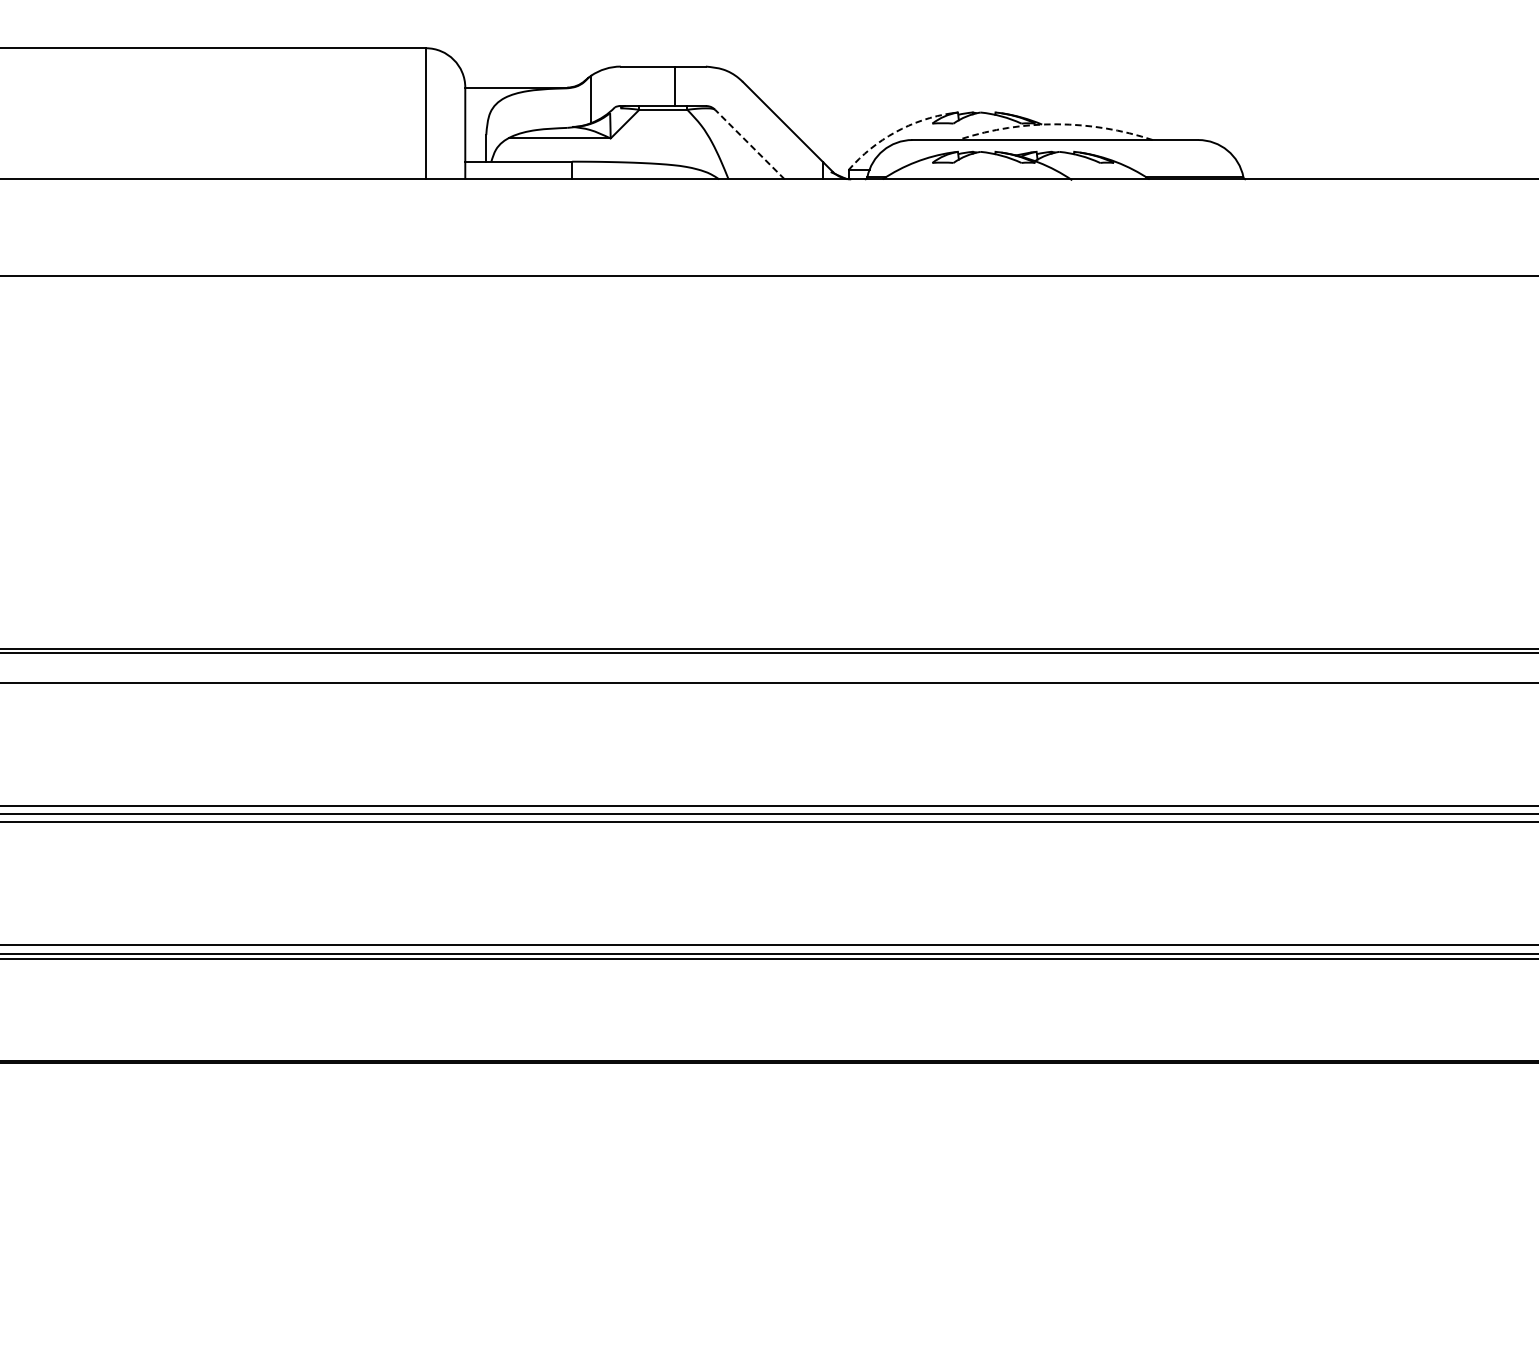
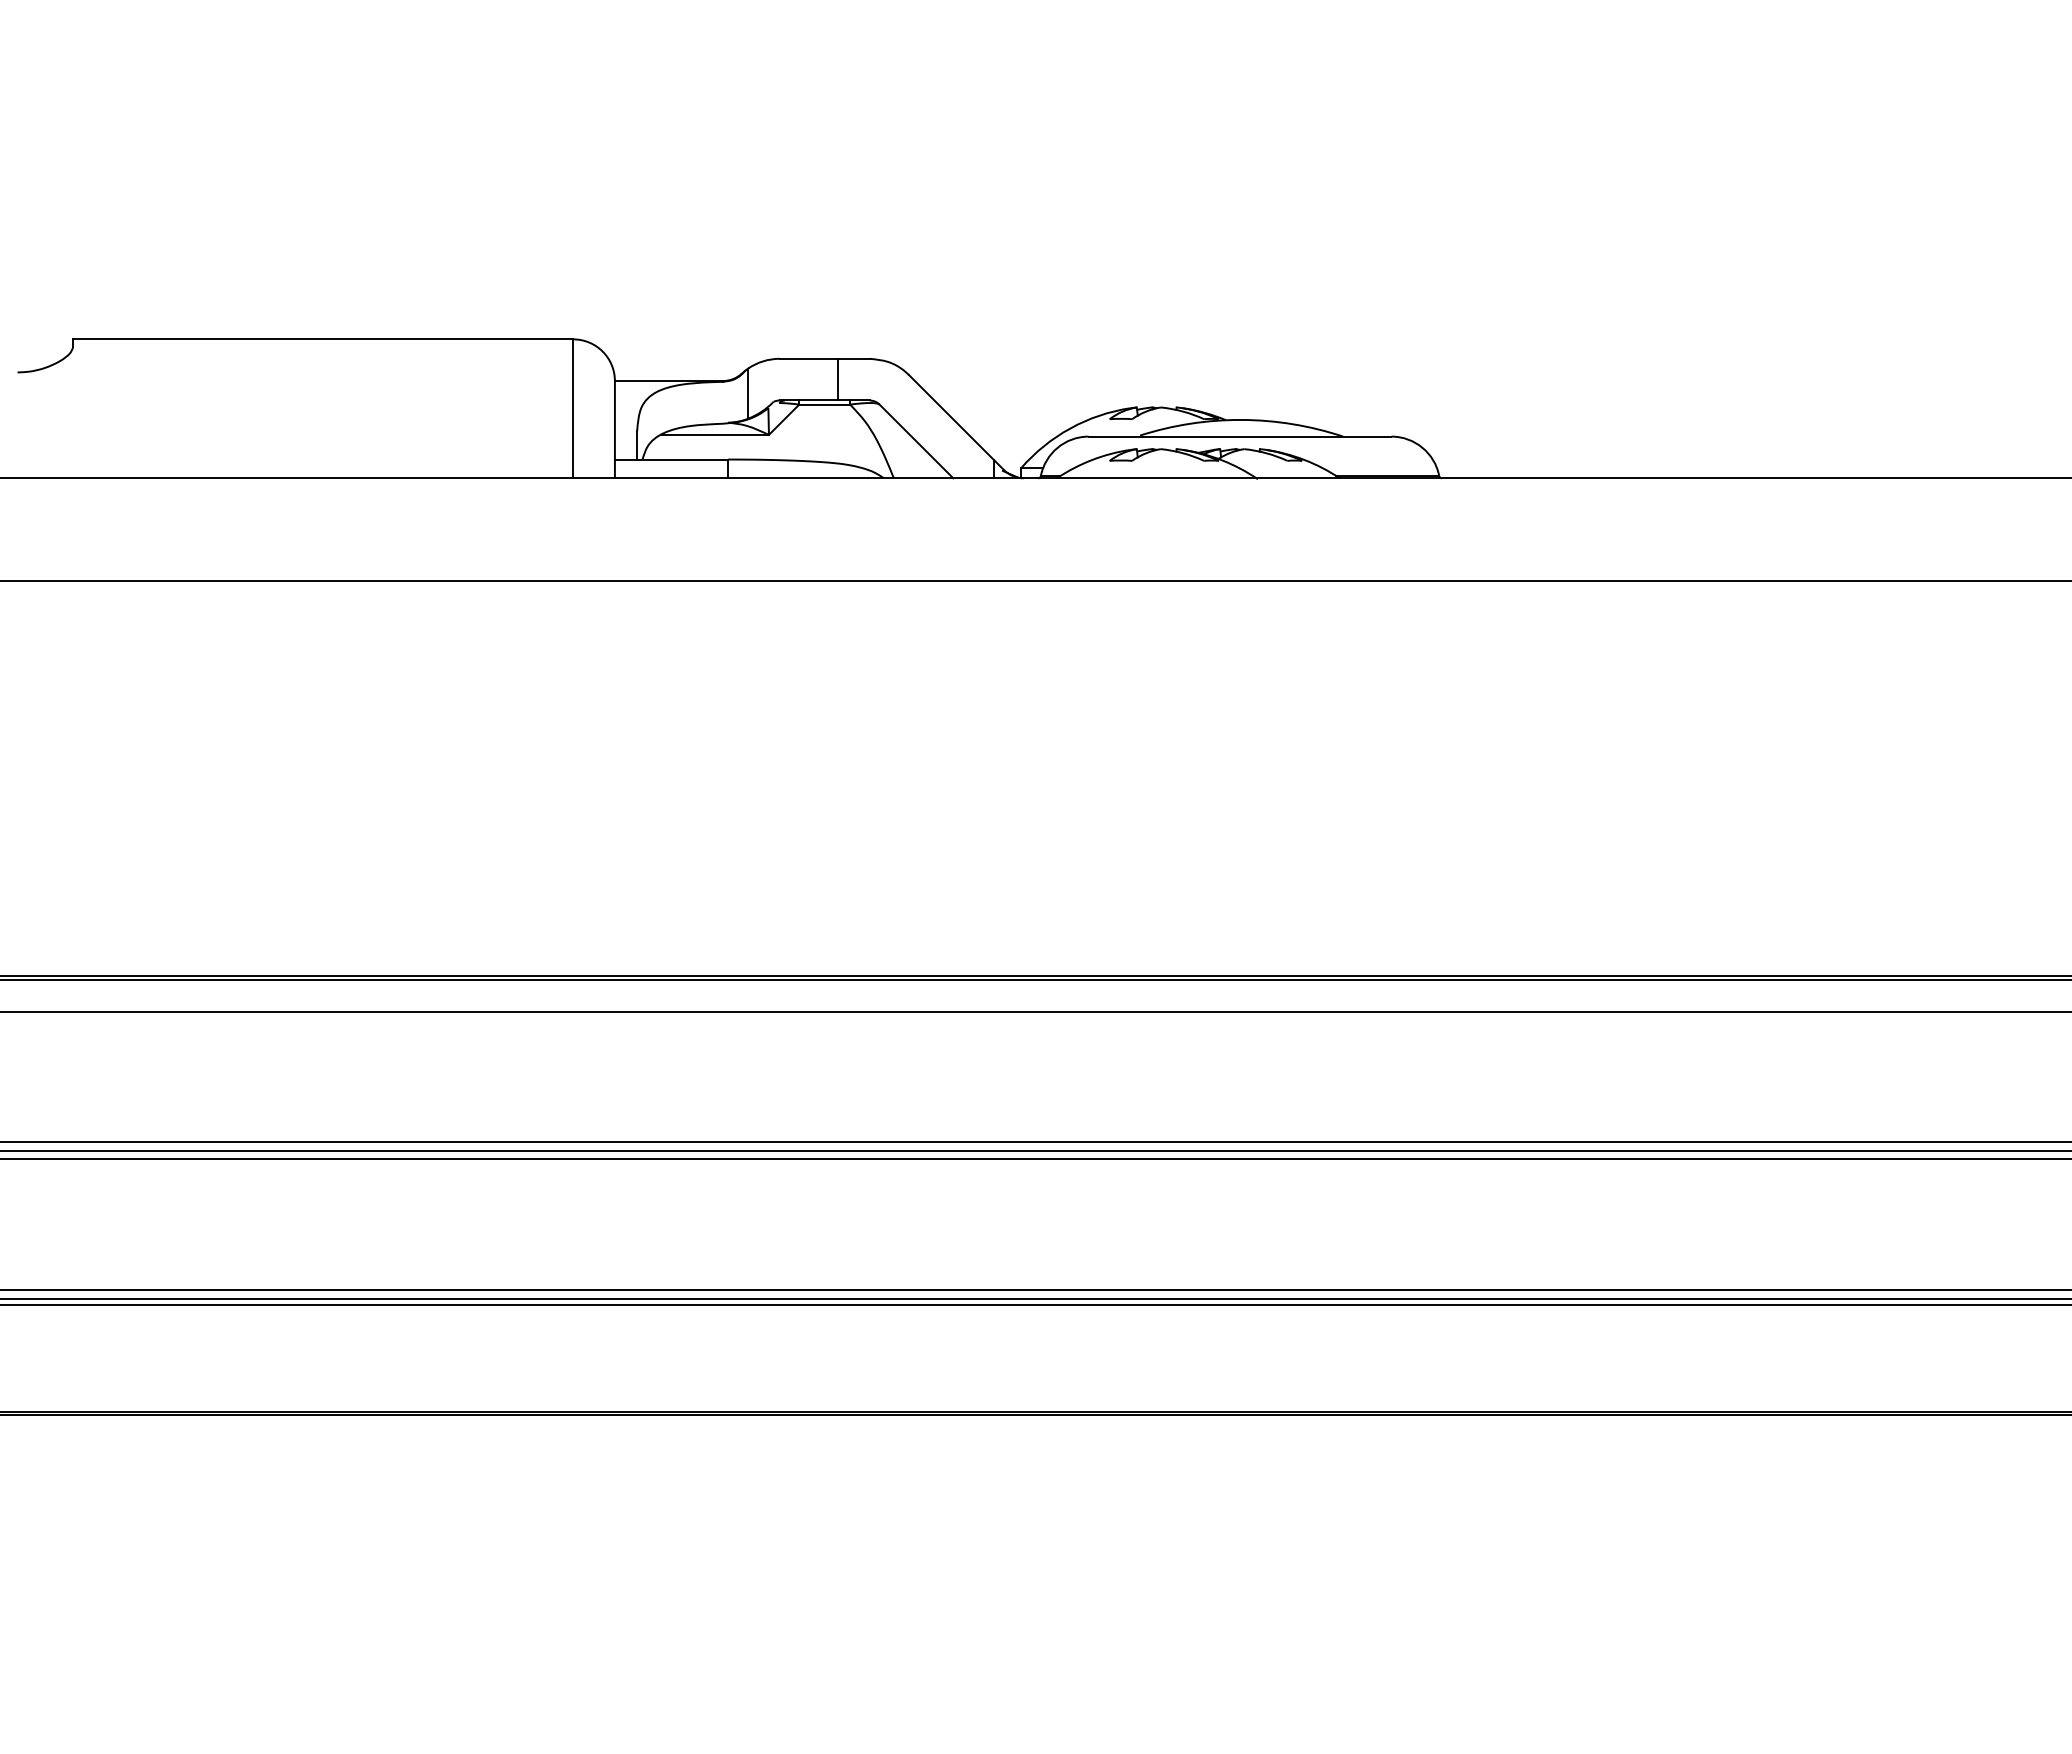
arc: (1056, 123) -> (1241, 419), dashed -> solid
arc: (895, 132) -> (1070, 428), dashed -> solid
line: (749, 144) -> (916, 441), dashed -> solid

